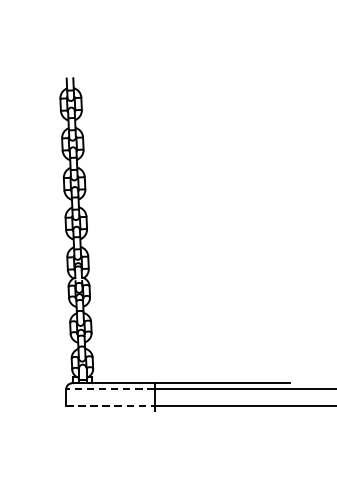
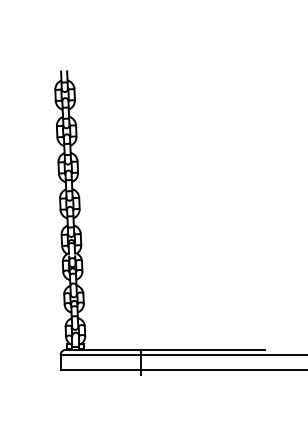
line: (109, 388) -> (100, 354), dashed -> solid
line: (110, 406) -> (101, 370), dashed -> solid

